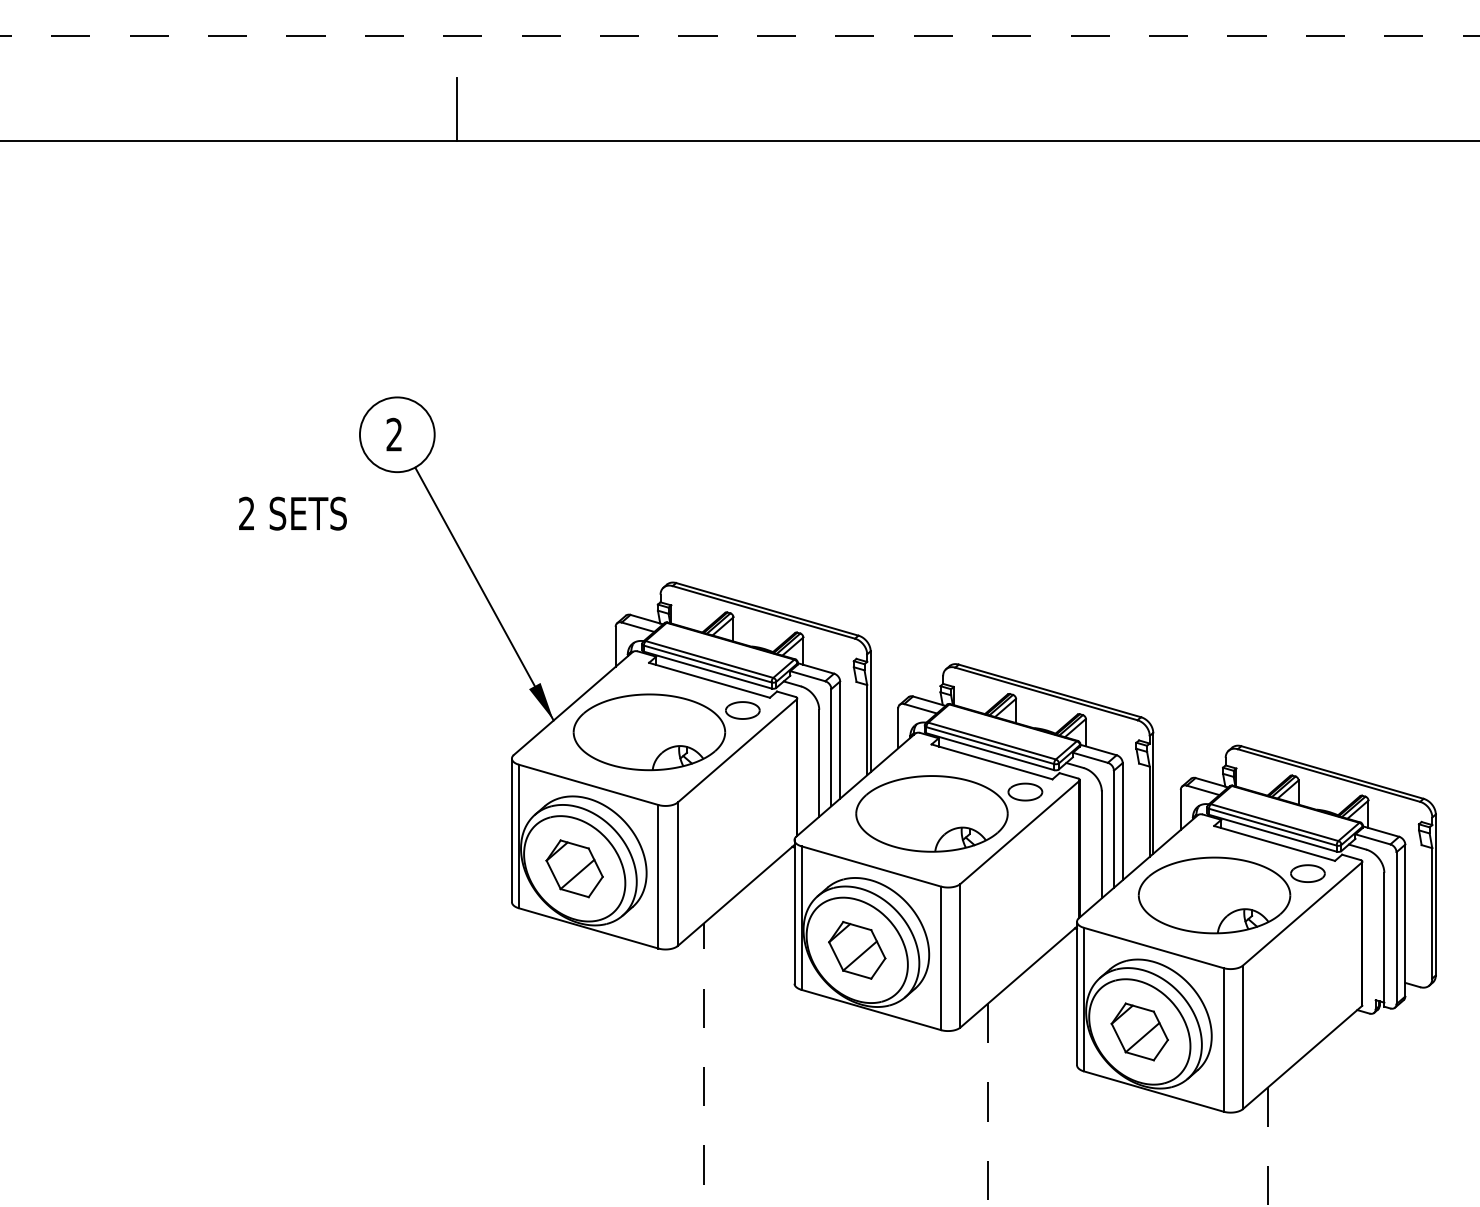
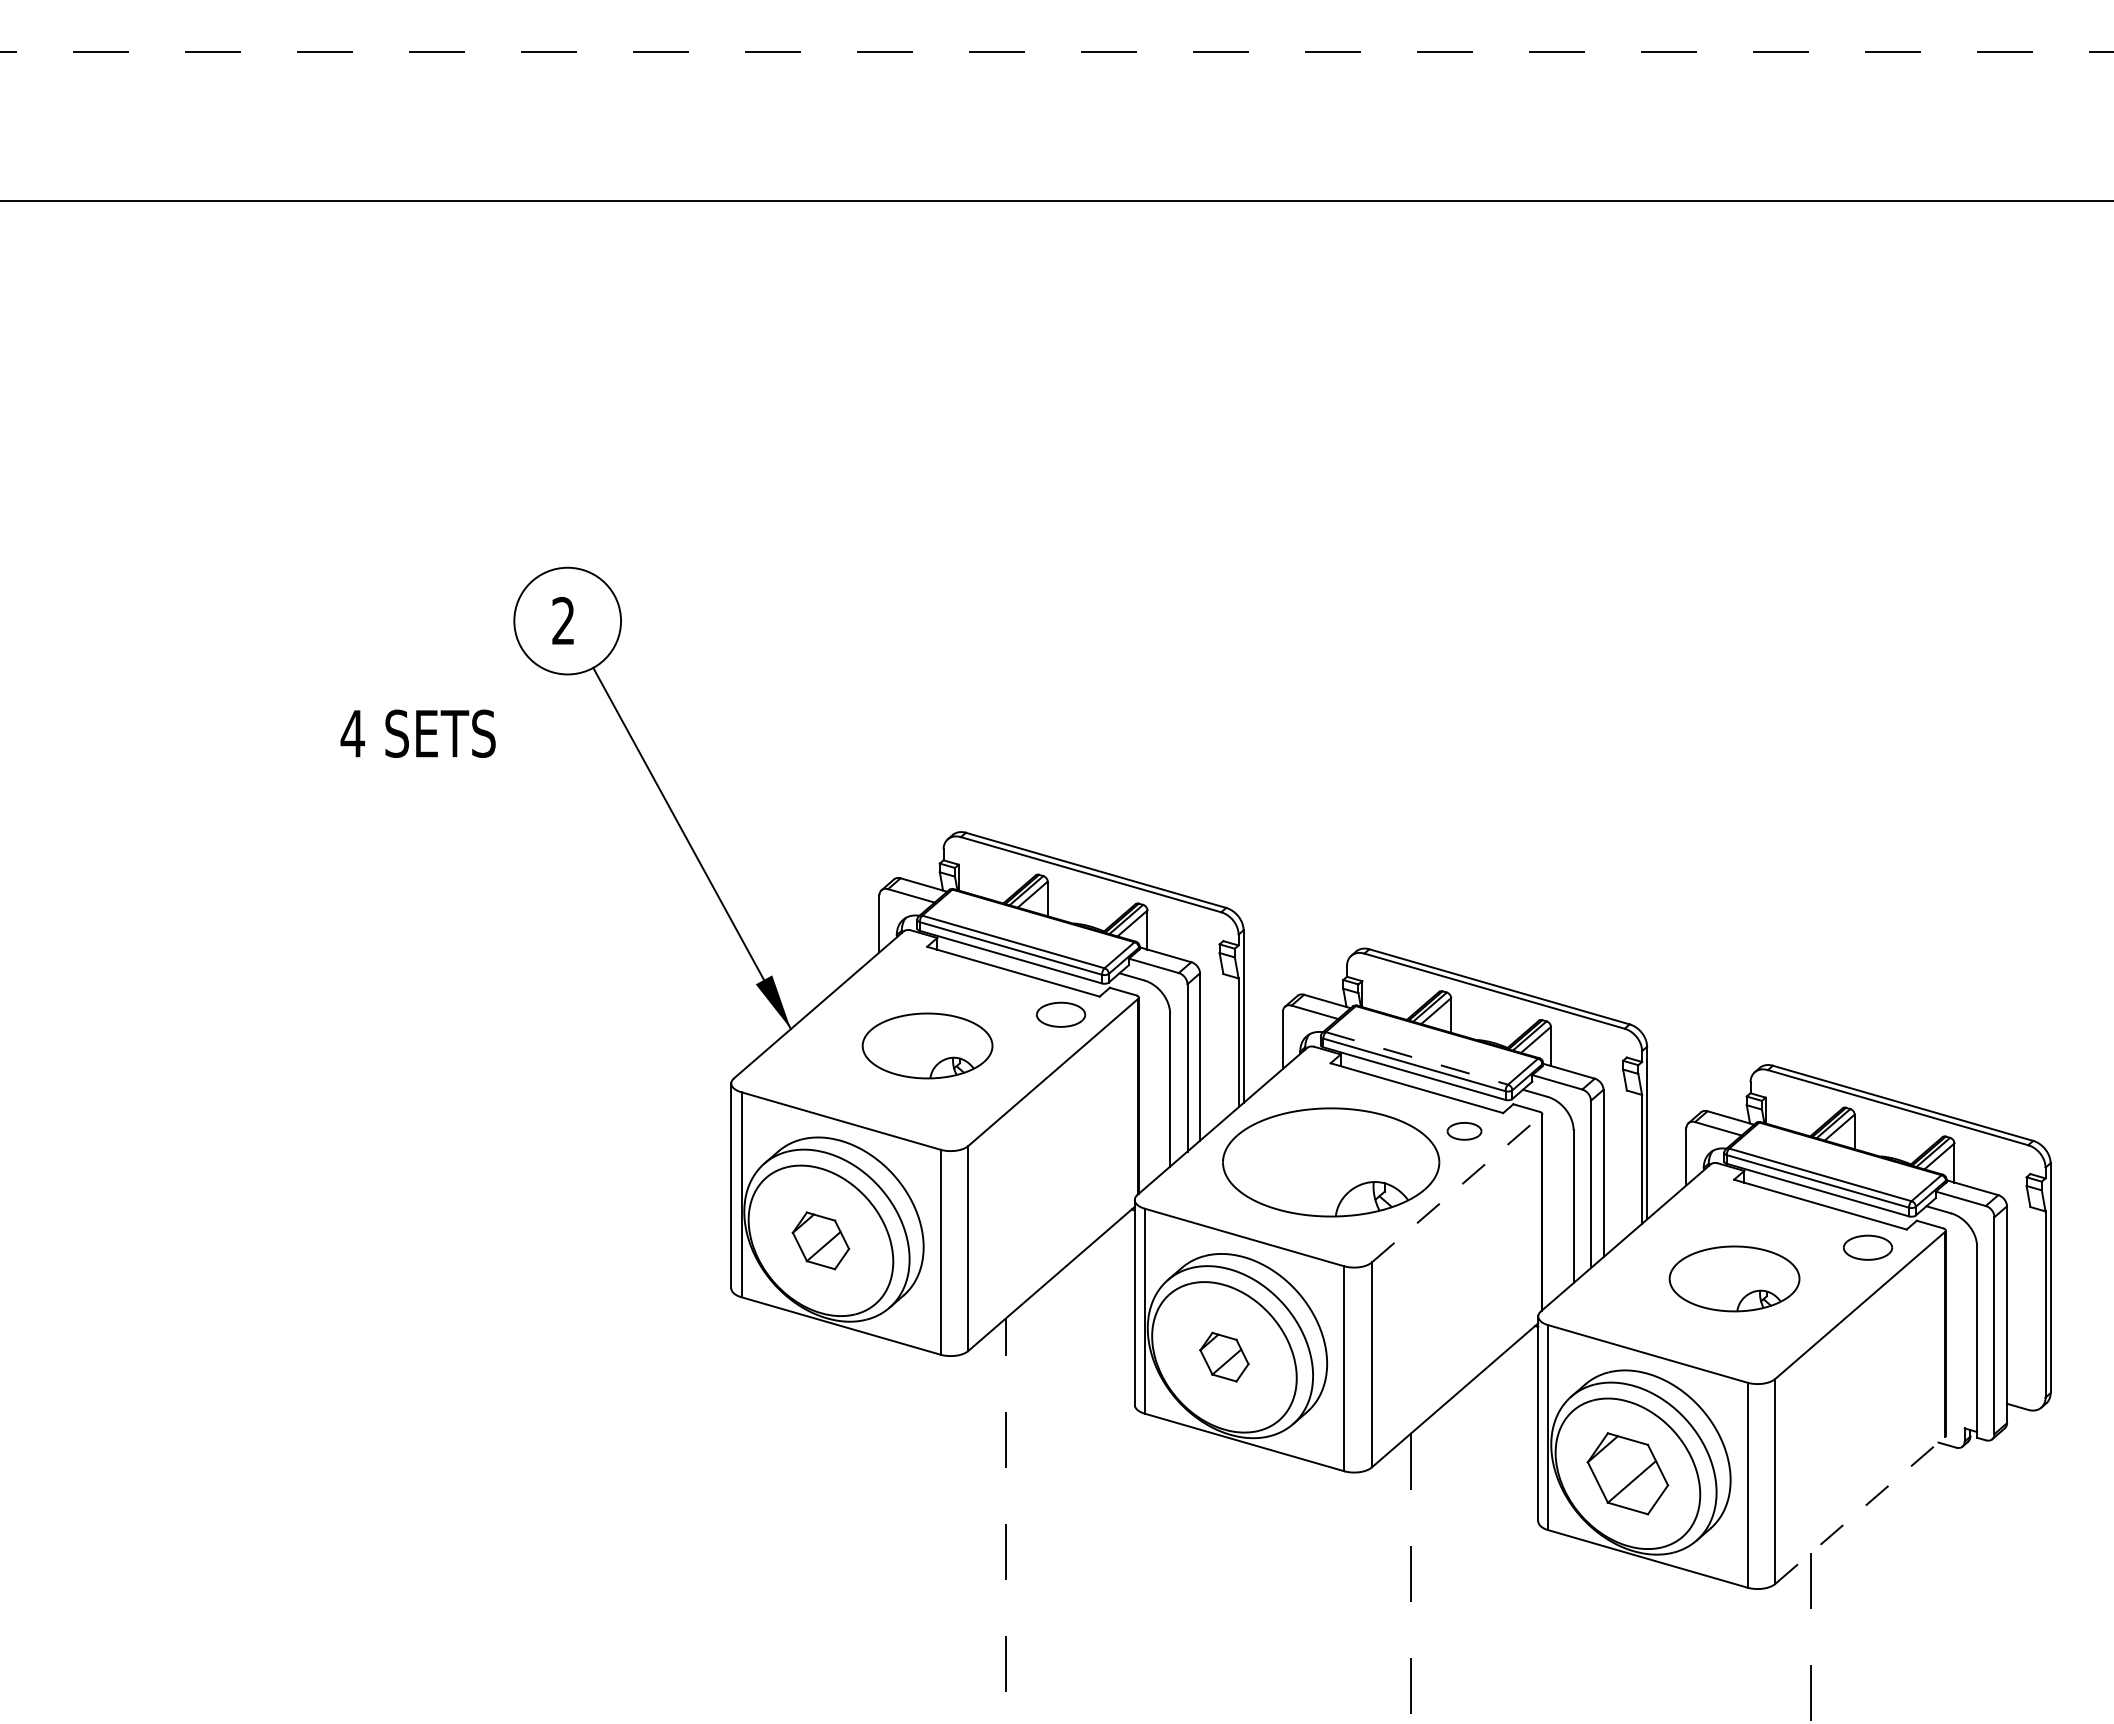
line: (457, 109) -> (653, 156), removed
text: (246, 513) -> (352, 733), 2 -> 4
part: (649, 732) -> (927, 1045), size x0.6
line: (991, 741) -> (1416, 1058), solid -> dashed
part: (1025, 792) -> (1464, 1131), size x0.7
line: (1020, 832) -> (1457, 1188), solid -> dashed
part: (574, 868) -> (820, 1240), size x0.7
part: (1214, 895) -> (1734, 1278), size x0.6
part: (857, 949) -> (1224, 1356), size x0.6
line: (1302, 1057) -> (1860, 1510), solid -> dashed

